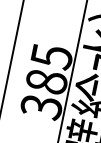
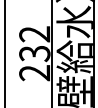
text: (46, 81) -> (34, 53), 385 -> 232

